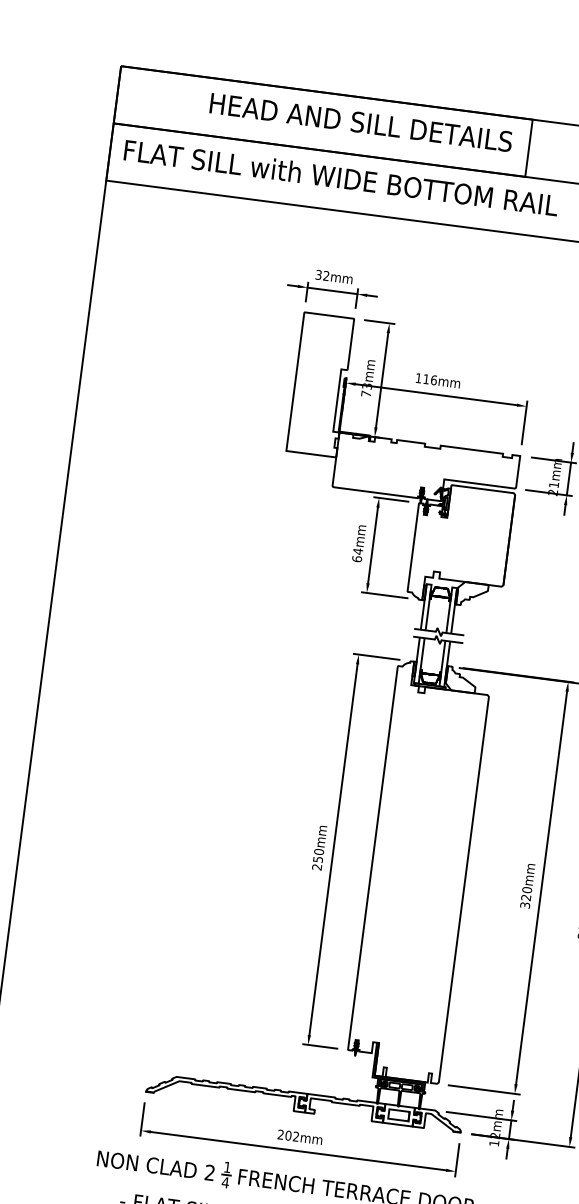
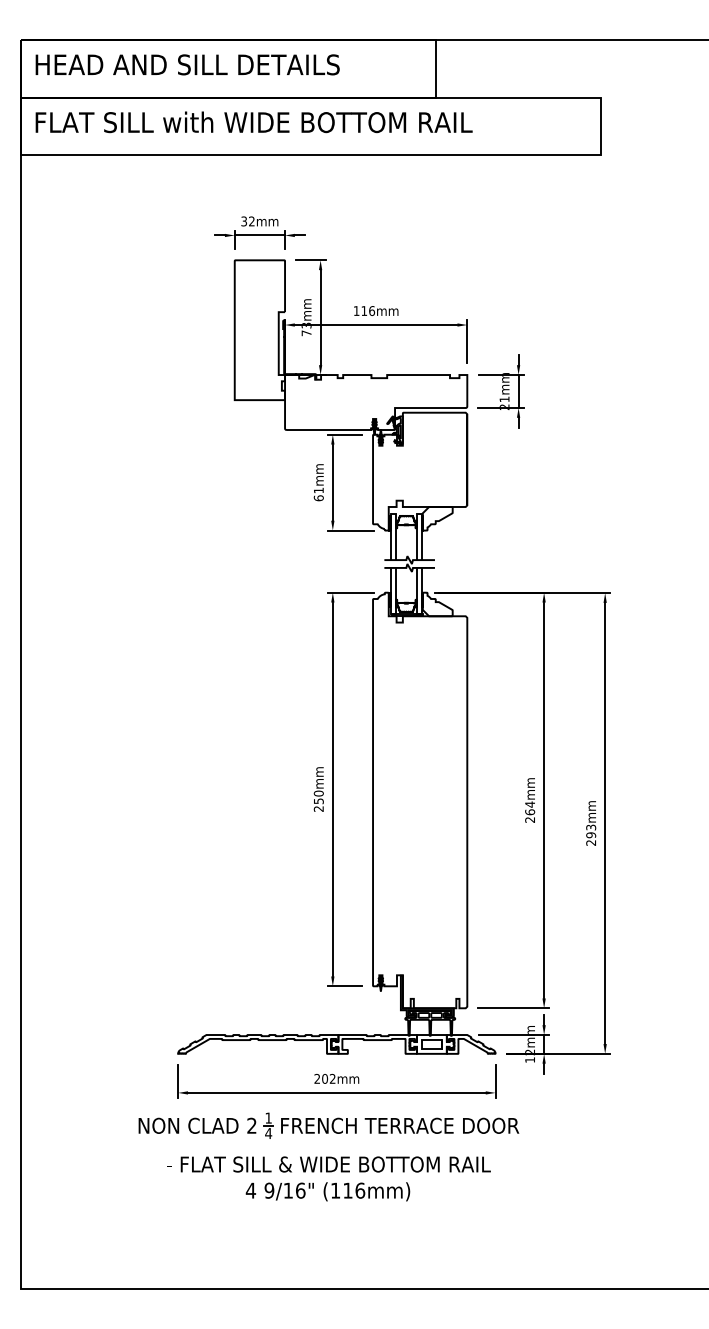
text: (361, 122) -> (187, 64), moved
text: (357, 551) -> (318, 490), 64mm -> 61mm
text: (526, 897) -> (530, 811), 320mm -> 264mm

